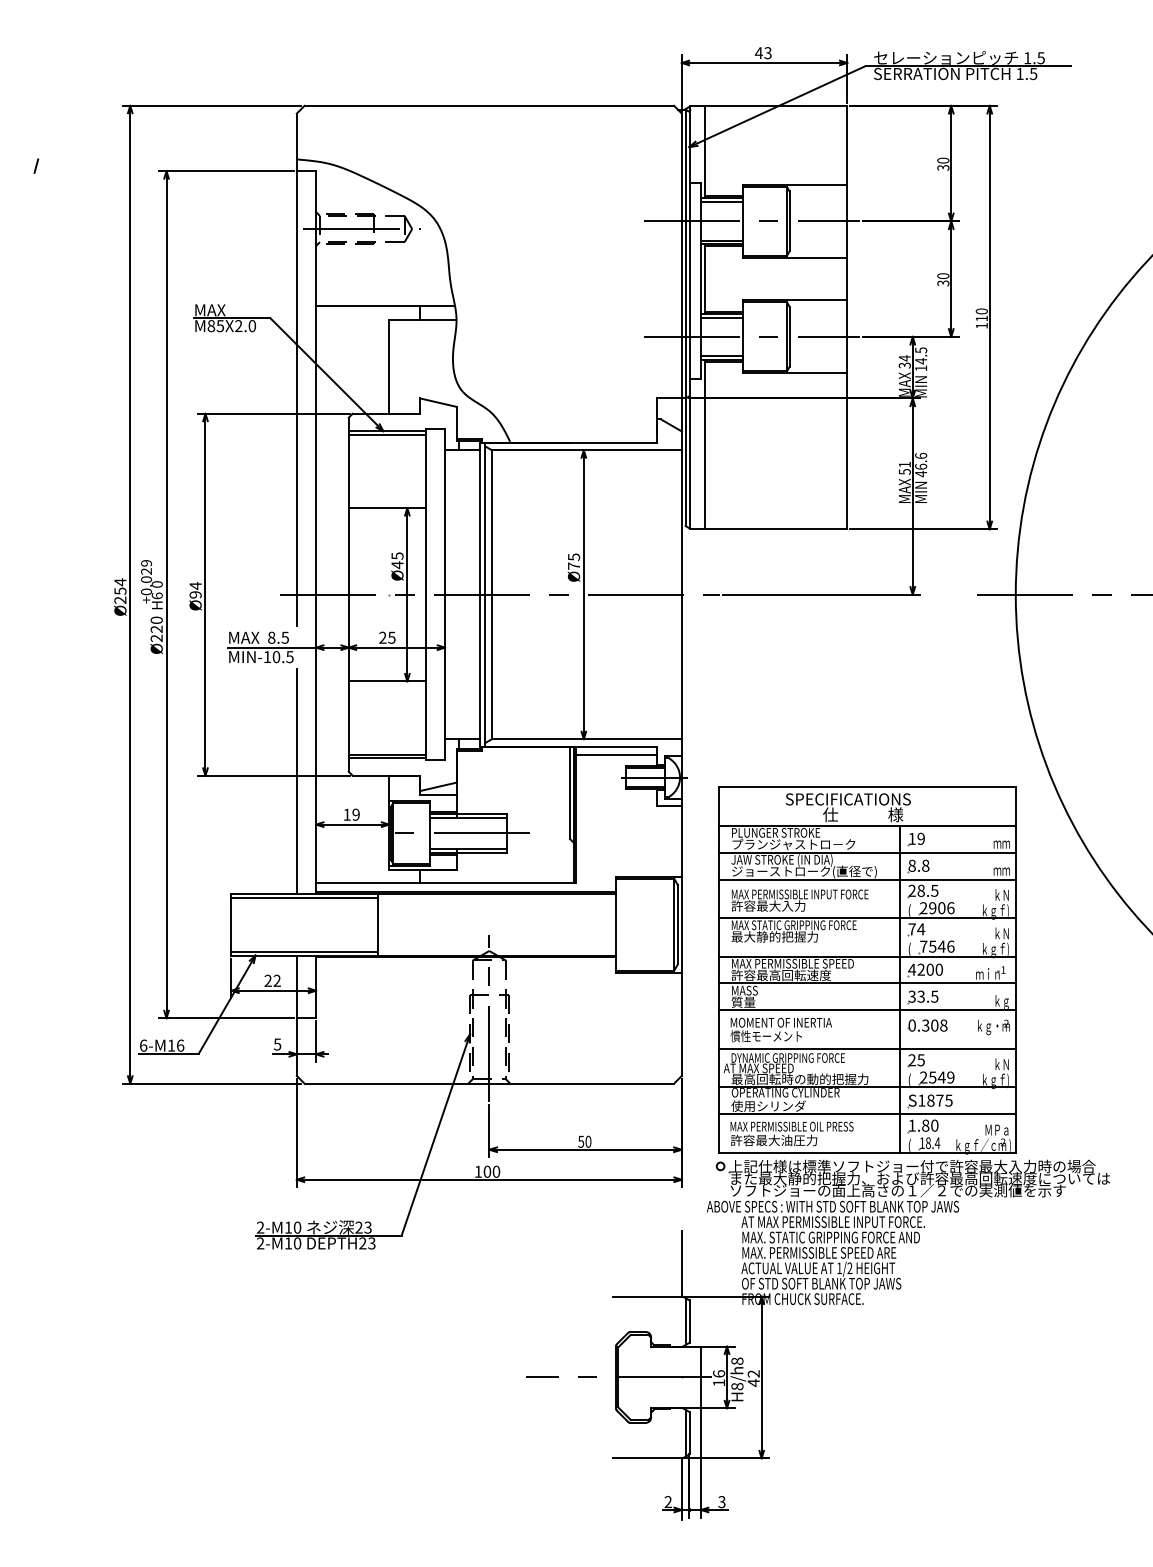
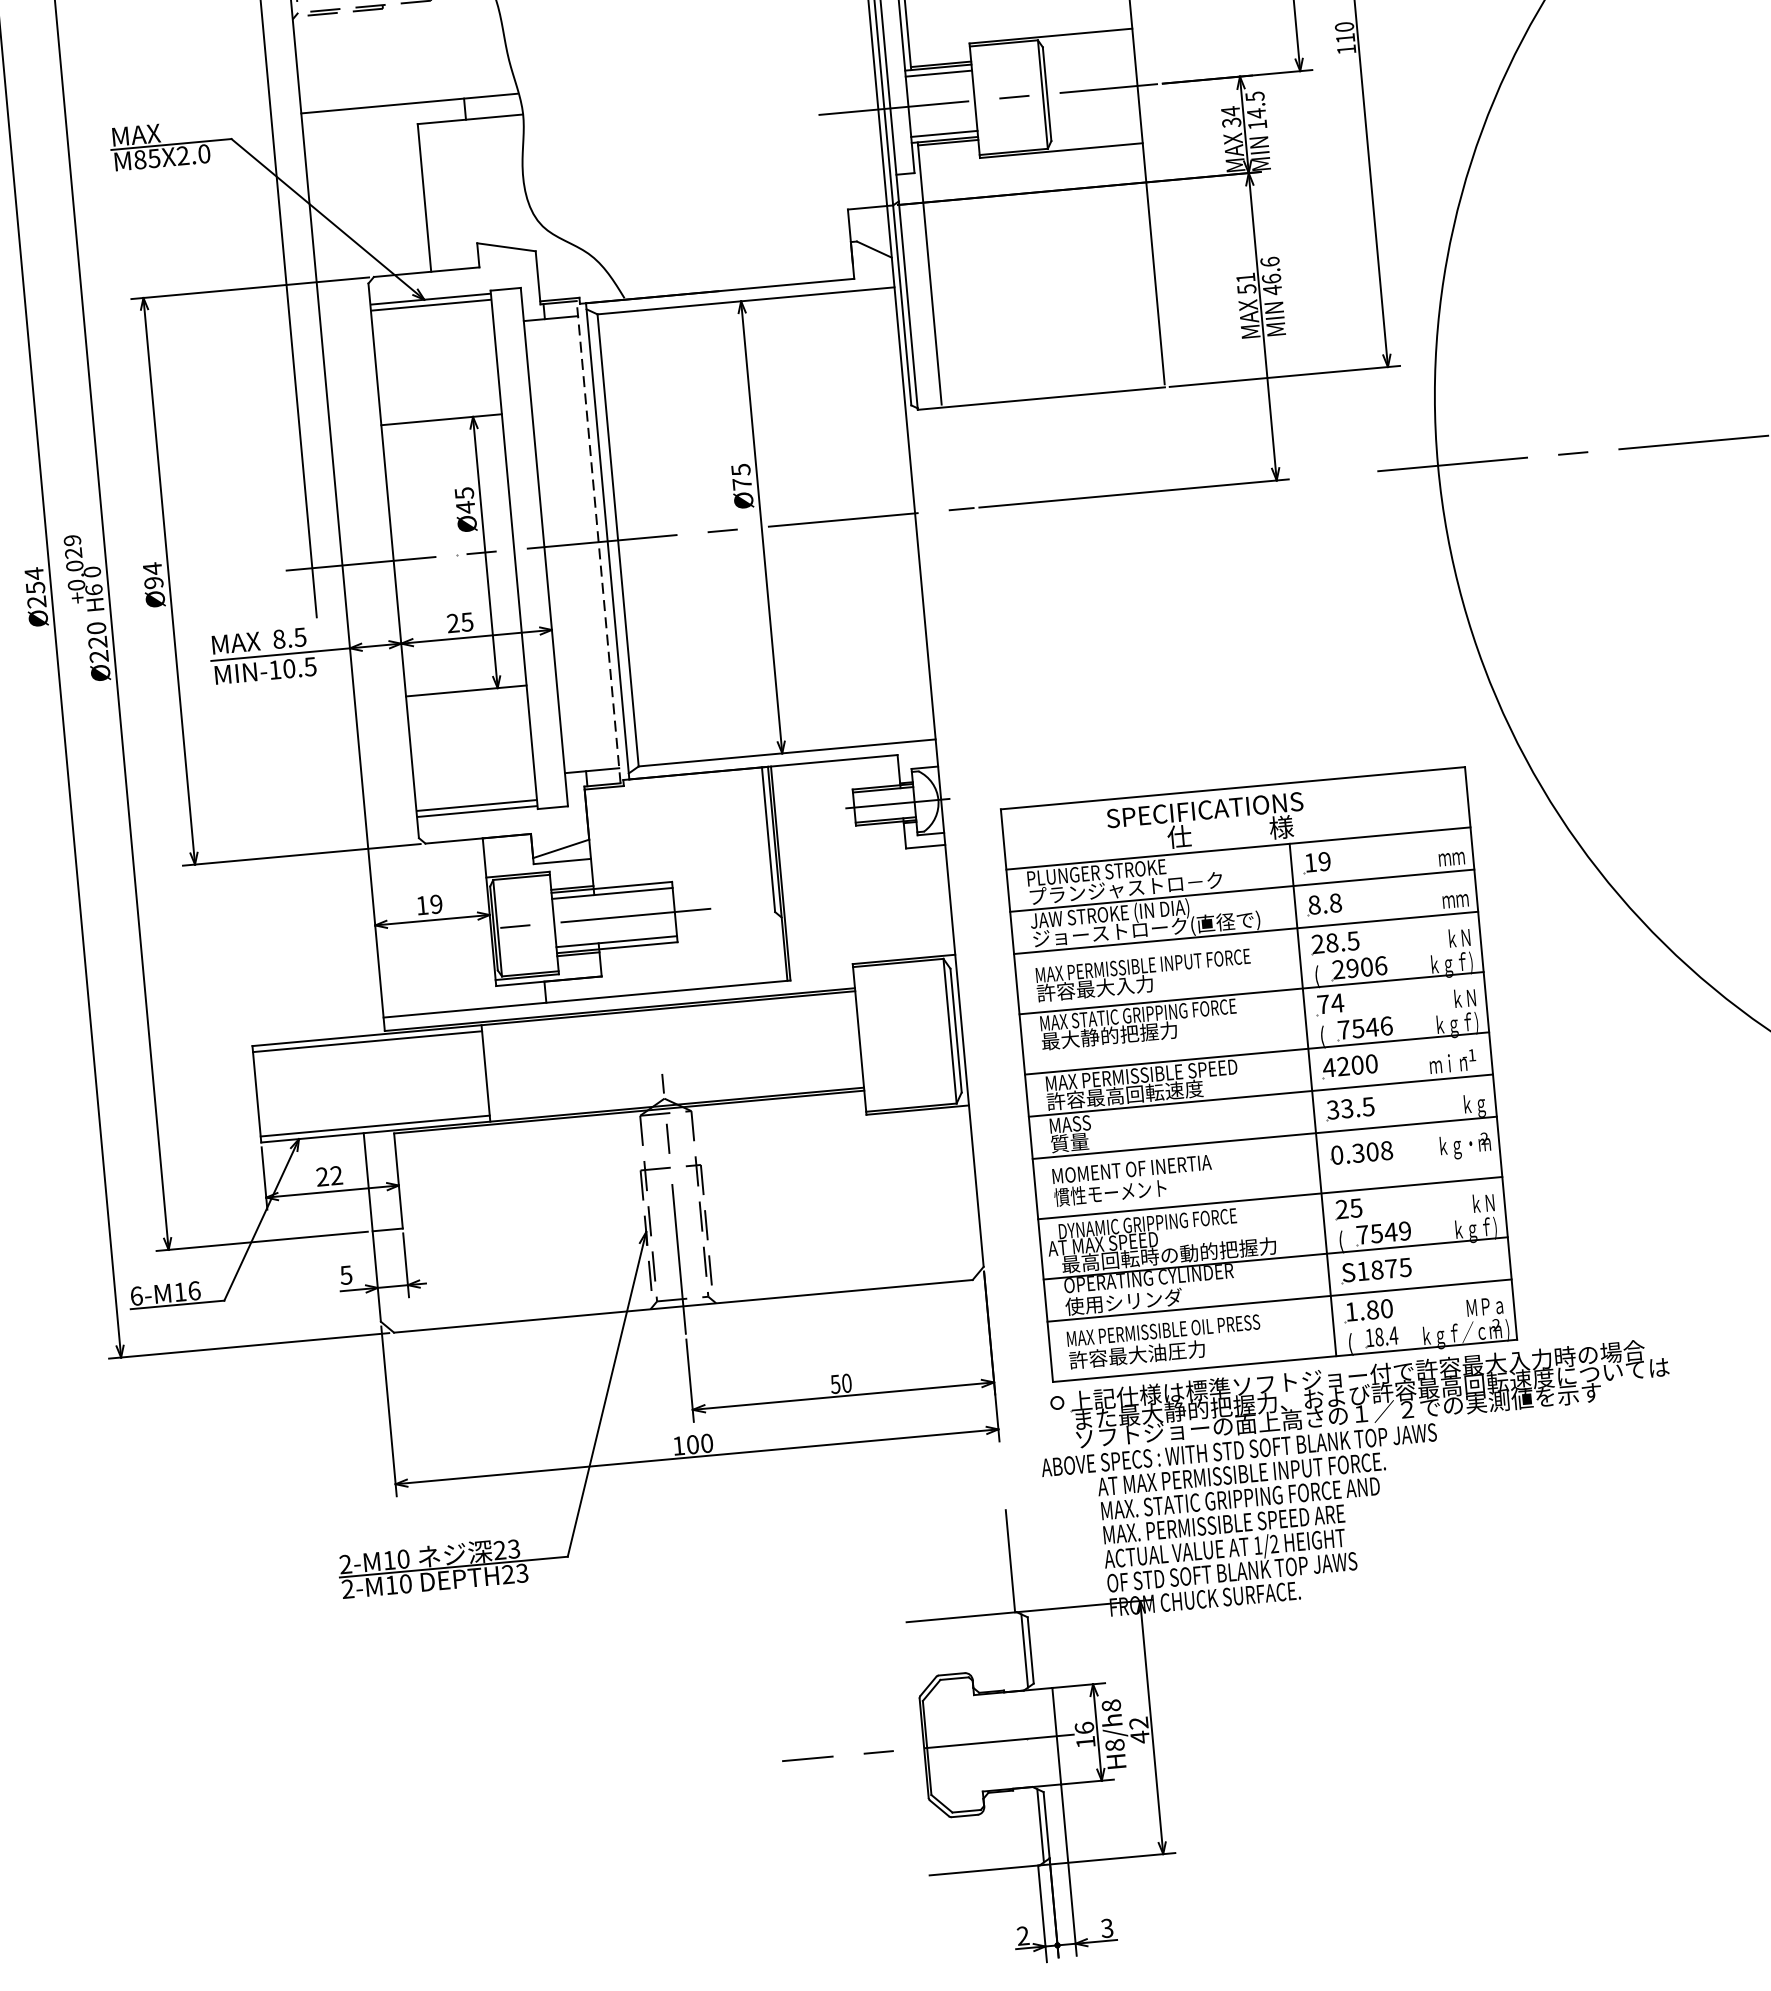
line: (479, 594) -> (598, 541), solid -> dashed
line: (615, 754) -> (834, 772), removed
line: (296, 780) -> (338, 859), removed
text: (923, 1077) -> (1362, 1234), 2549 -> 7549

